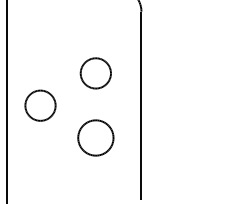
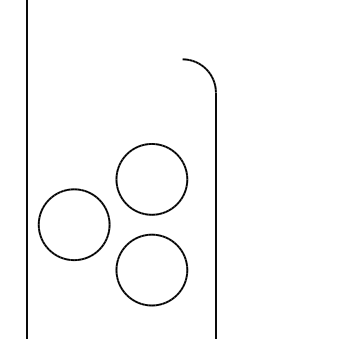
circle: (95, 72) -> (151, 178), size x1.67
circle: (40, 105) -> (73, 224), size x1.67
circle: (95, 137) -> (151, 269), size x1.43

